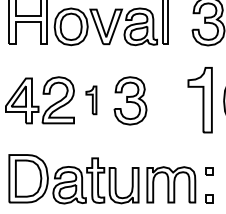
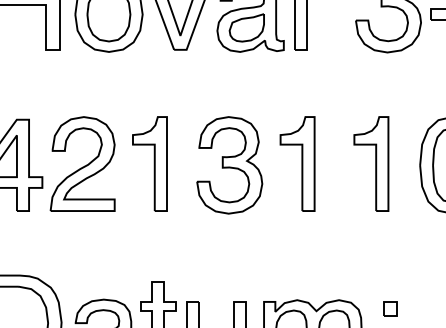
part: (91, 100) -> (150, 164), size x1.67
part: (163, 100) -> (296, 164), added
part: (199, 100) -> (370, 164), size x0.71

